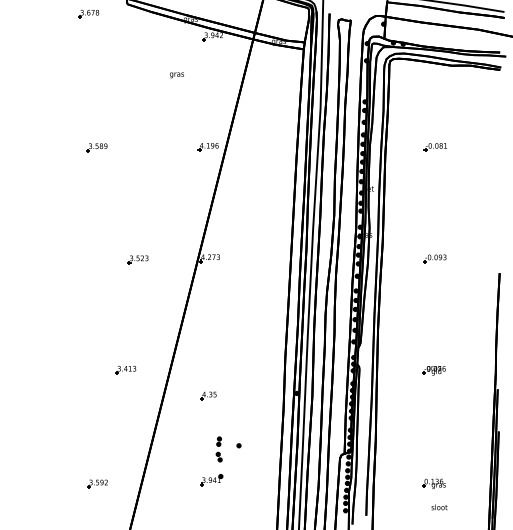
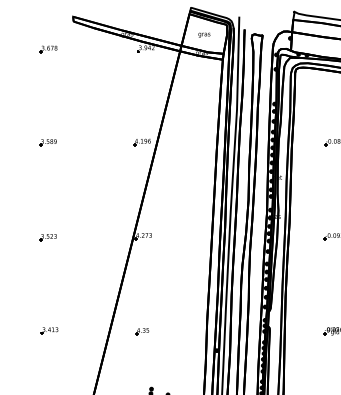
part: (88, 13) -> (48, 48), moved
text: (176, 75) -> (203, 35), moved
part: (137, 259) -> (47, 237), moved
part: (125, 370) -> (49, 331), moved
part: (208, 395) -> (142, 331), moved

